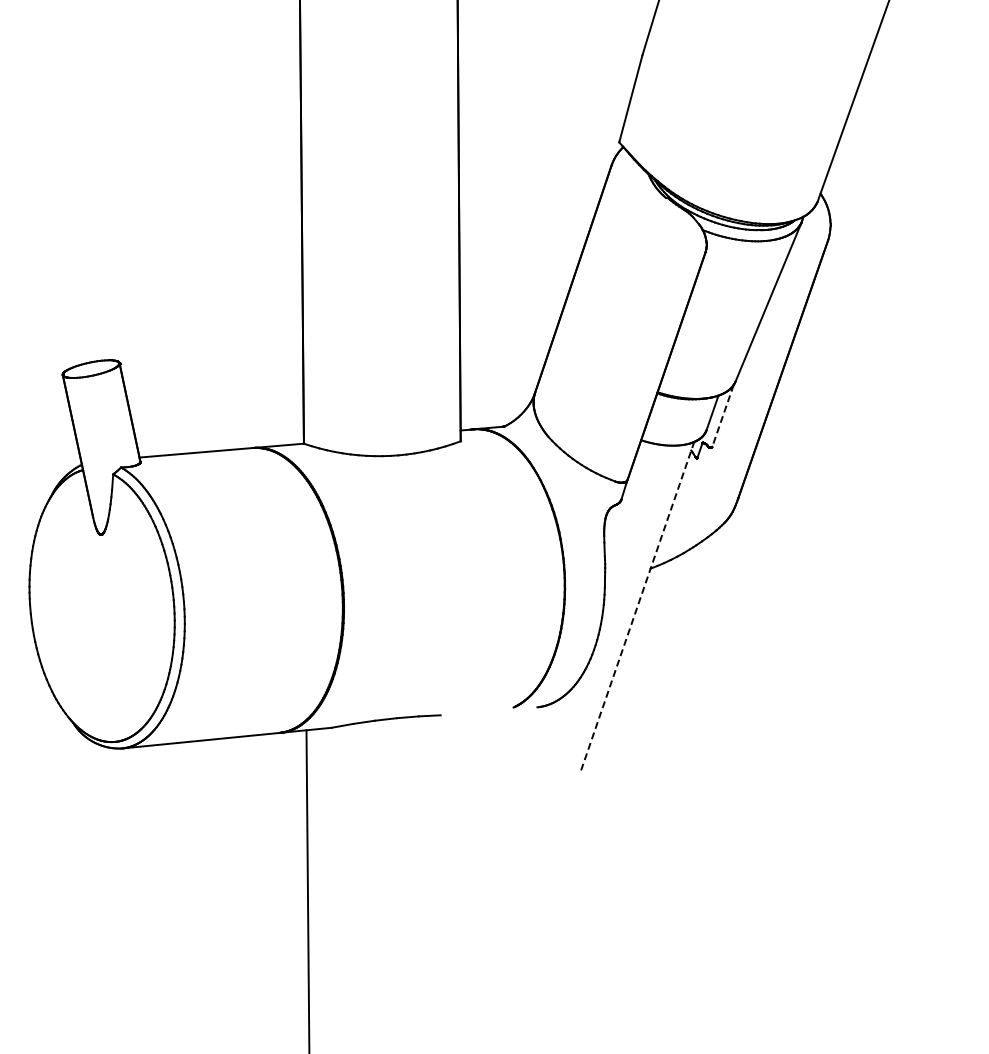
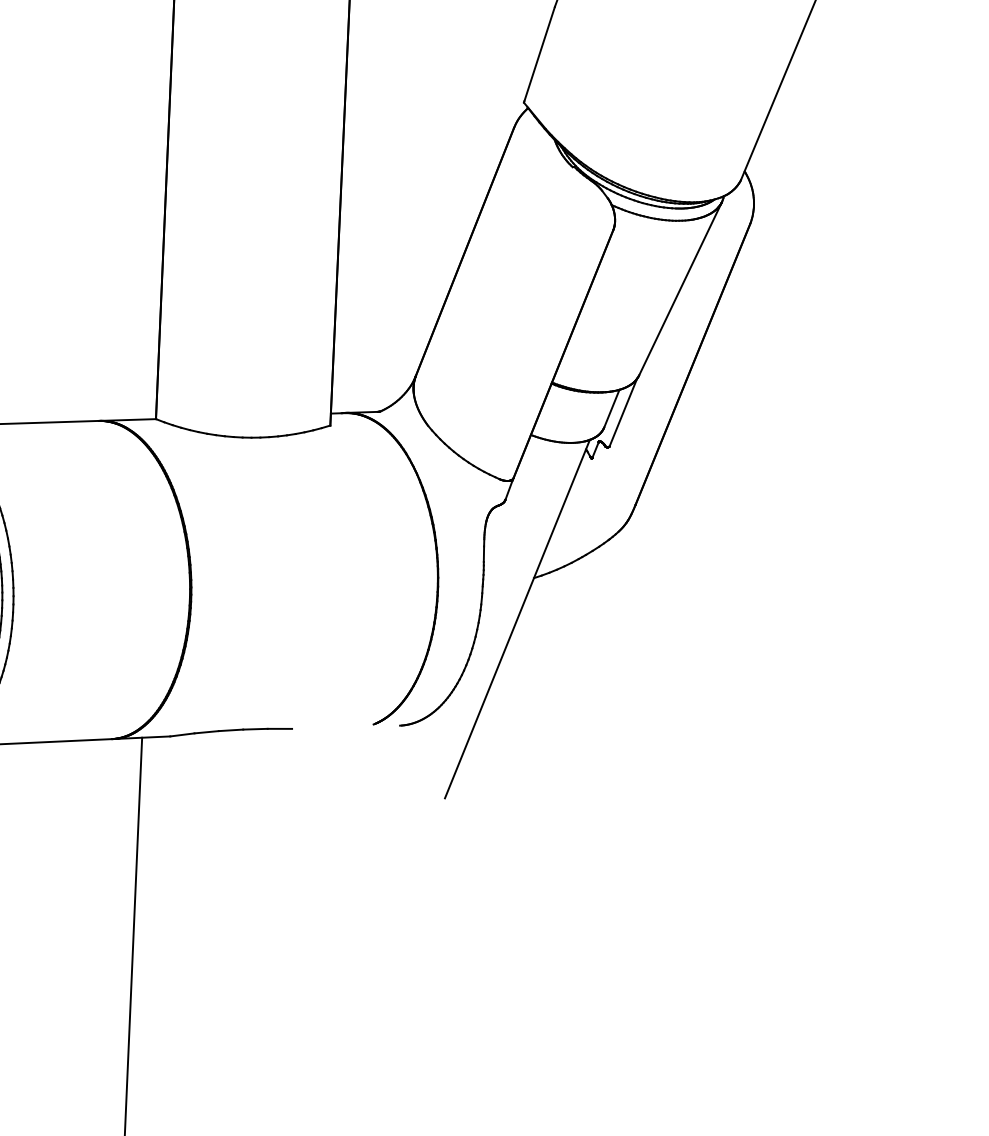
line: (723, 416) -> (623, 413), dashed -> solid
line: (637, 606) -> (517, 619), dashed -> solid

